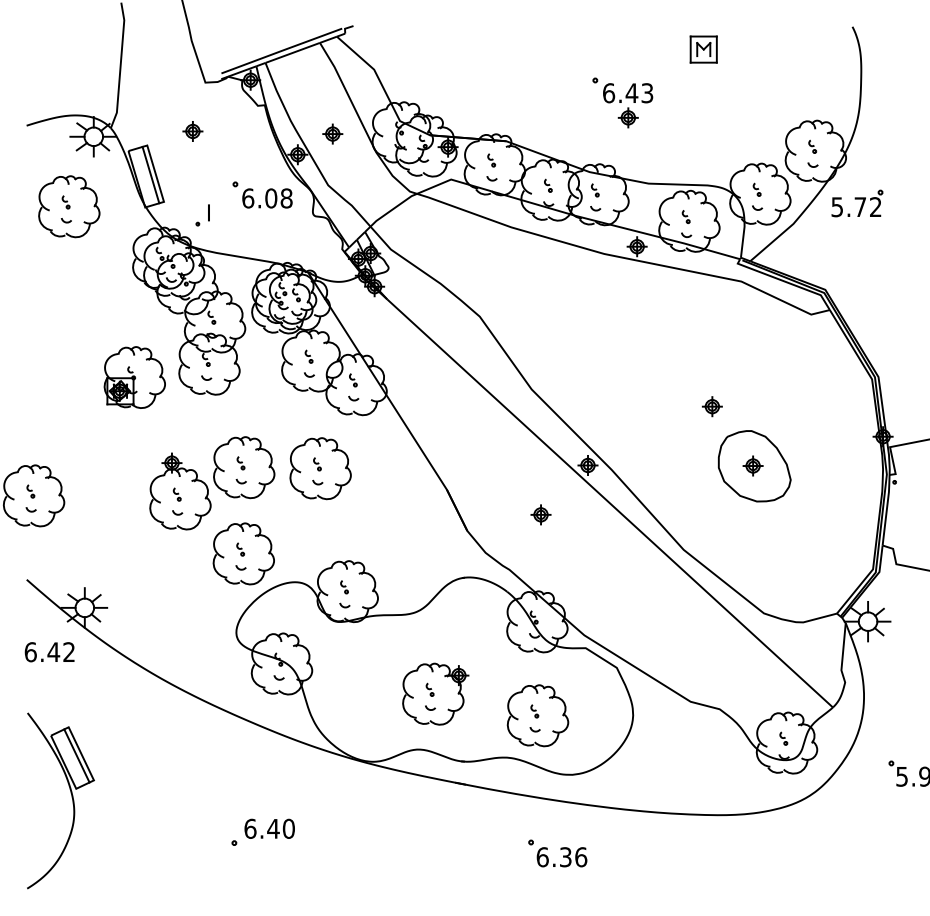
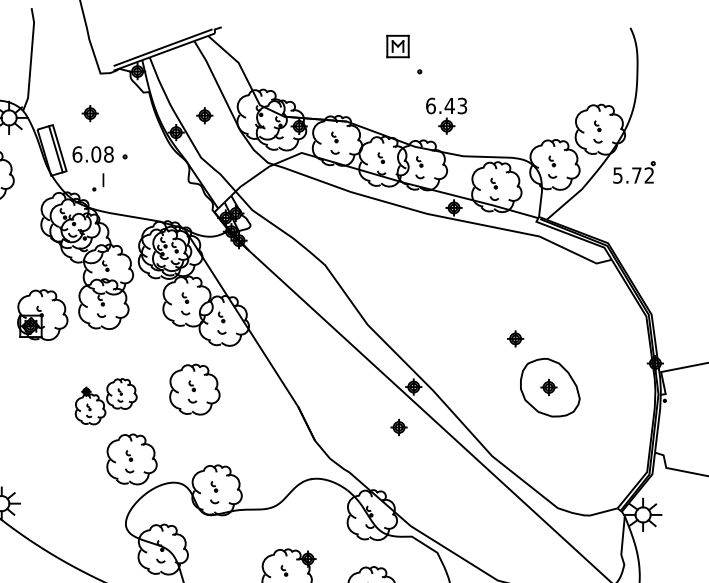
part: (703, 49) -> (397, 46), moved
part: (628, 105) -> (446, 116), moved
text: (267, 198) -> (93, 154), moved
part: (212, 483) -> (106, 401), size x0.6
part: (540, 514) -> (398, 427), moved

